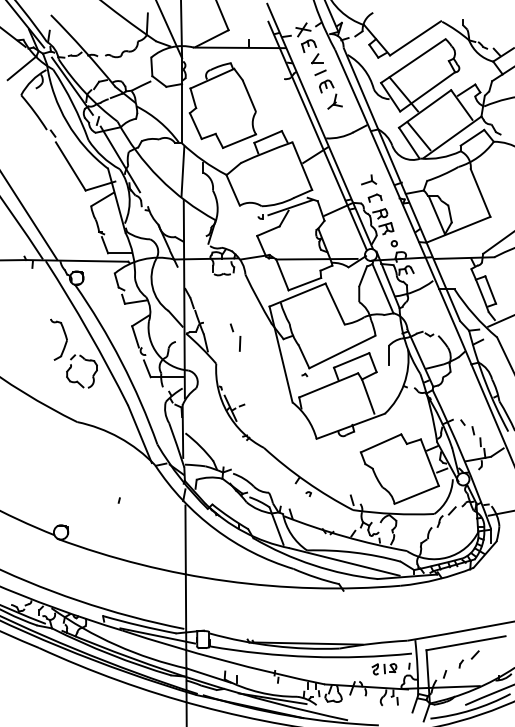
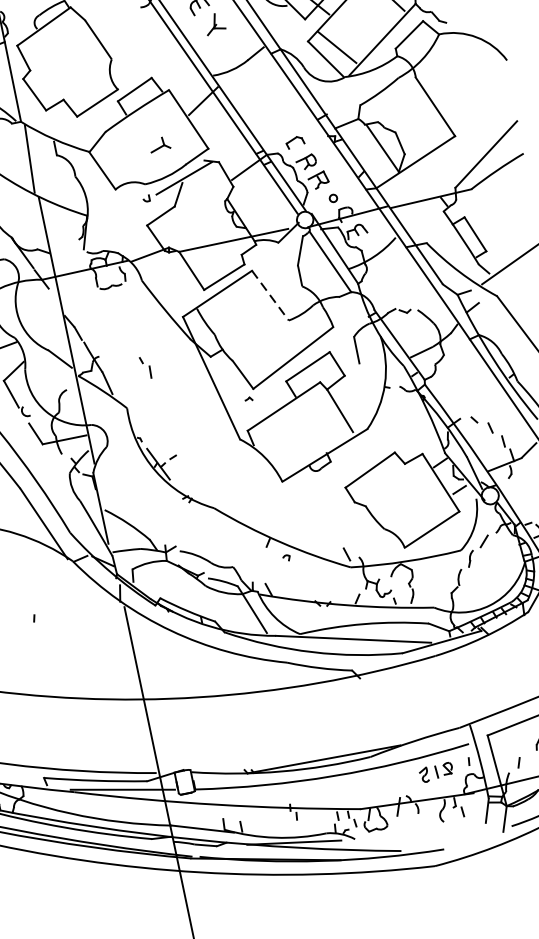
part: (369, 179) -> (160, 143), moved
line: (335, 304) -> (271, 296), solid -> dashed
part: (235, 337) -> (145, 367), size x0.6

